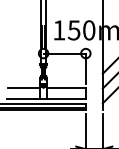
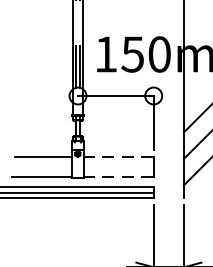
line: (65, 87) -> (117, 156), solid -> dashed
line: (65, 98) -> (117, 176), solid -> dashed

